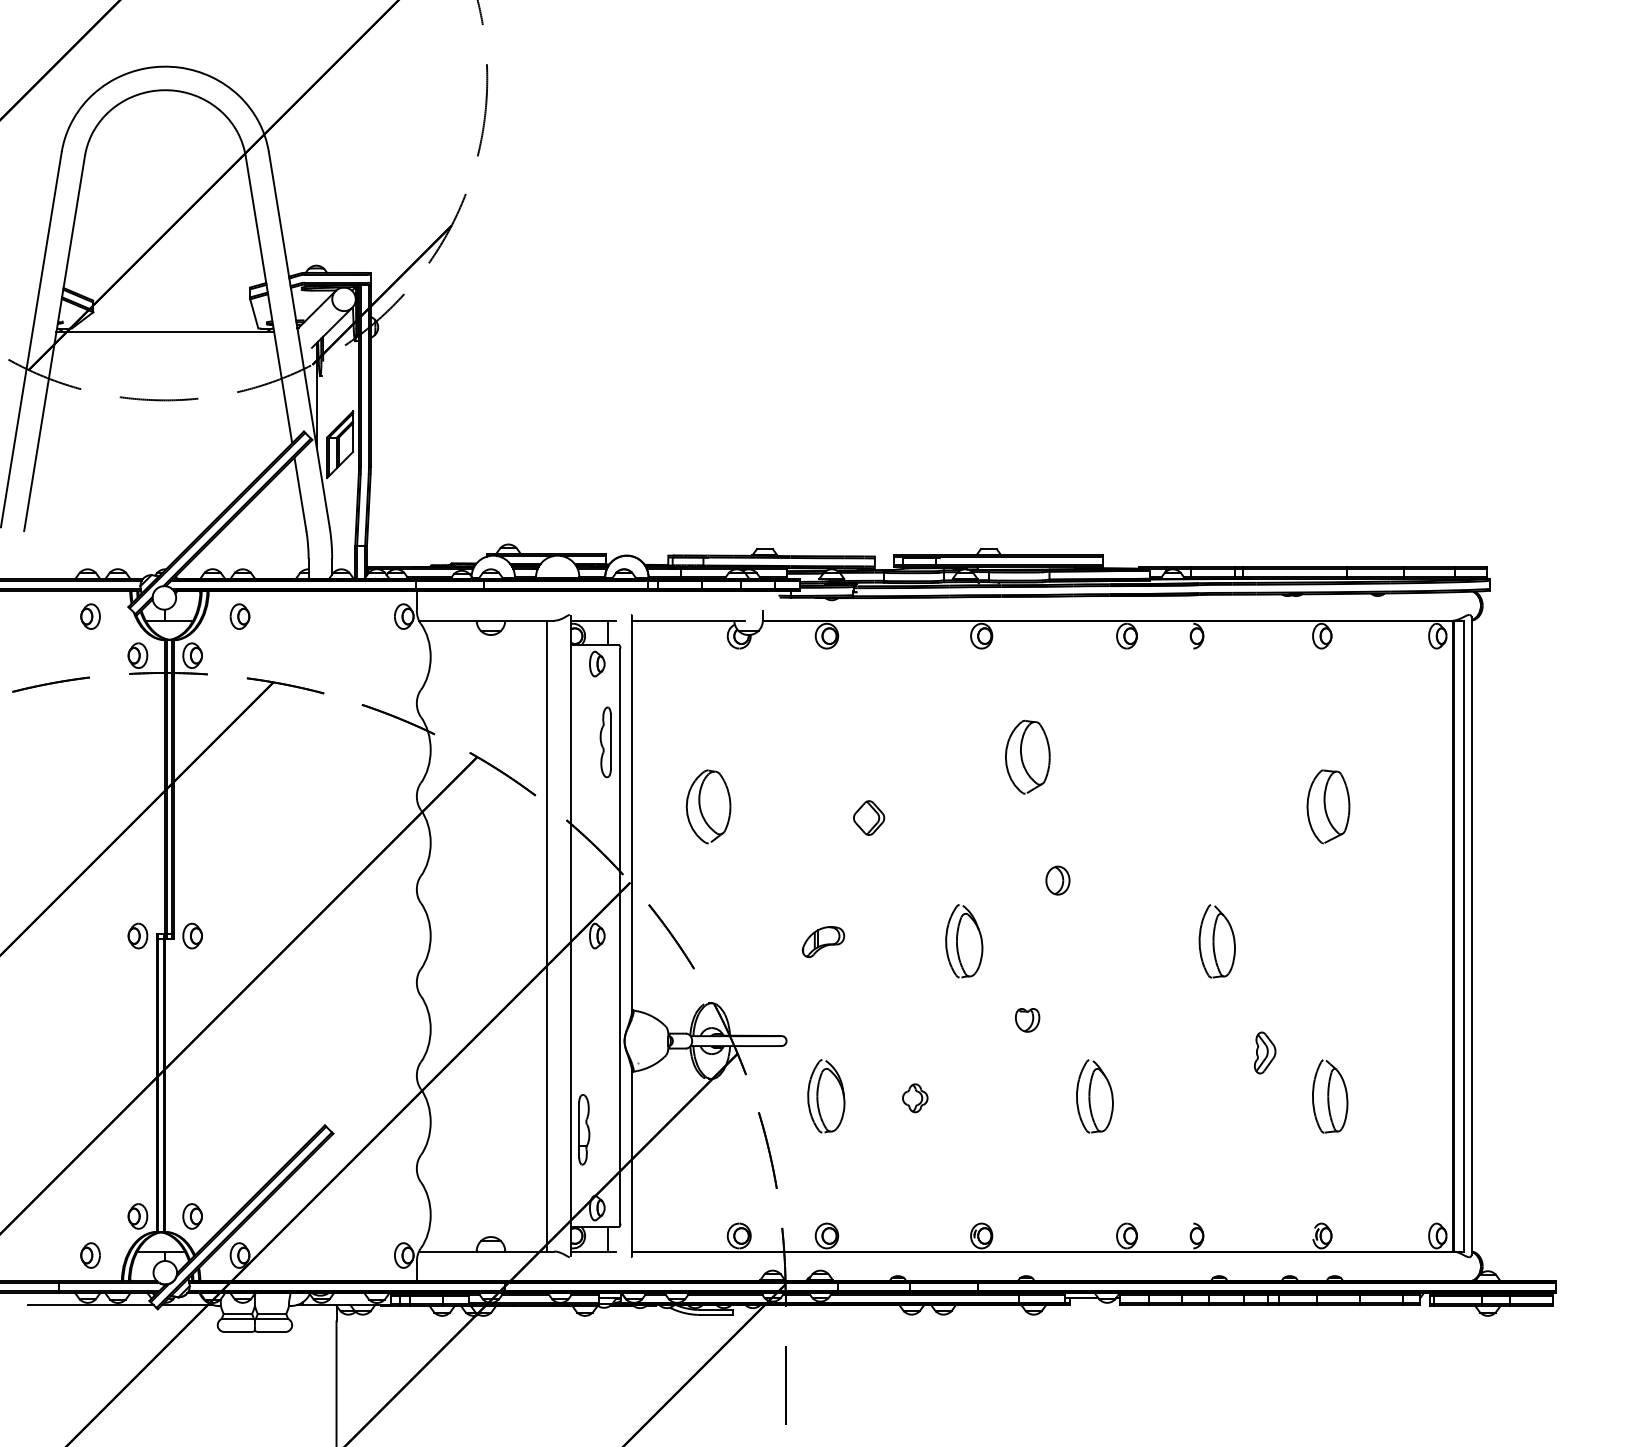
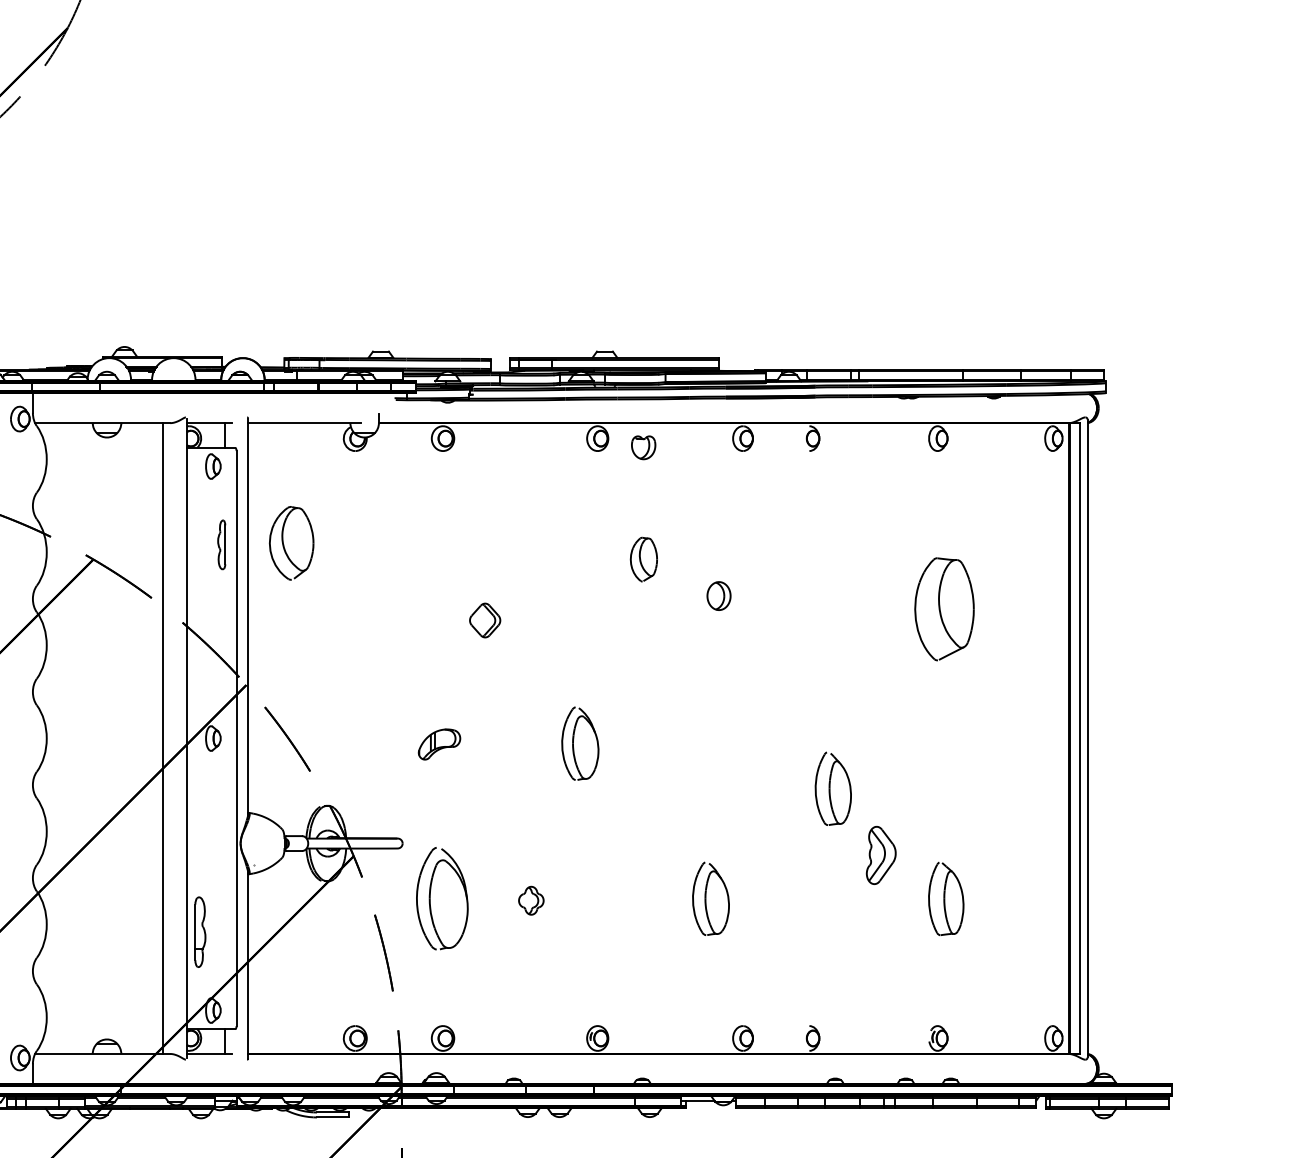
part: (605, 742) -> (221, 544), size x0.7
part: (1027, 756) -> (643, 558), size x0.6
part: (708, 806) -> (291, 542), moved
part: (1328, 806) -> (944, 608), size x1.4
part: (1057, 880) -> (718, 595), moved
part: (1216, 941) -> (832, 788), moved
part: (1027, 1020) -> (643, 447), moved
part: (1264, 1052) -> (880, 854), size x1.4
part: (826, 1096) -> (442, 898), size x1.4

